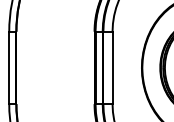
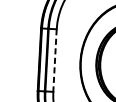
line: (112, 68) -> (54, 61), solid -> dashed

